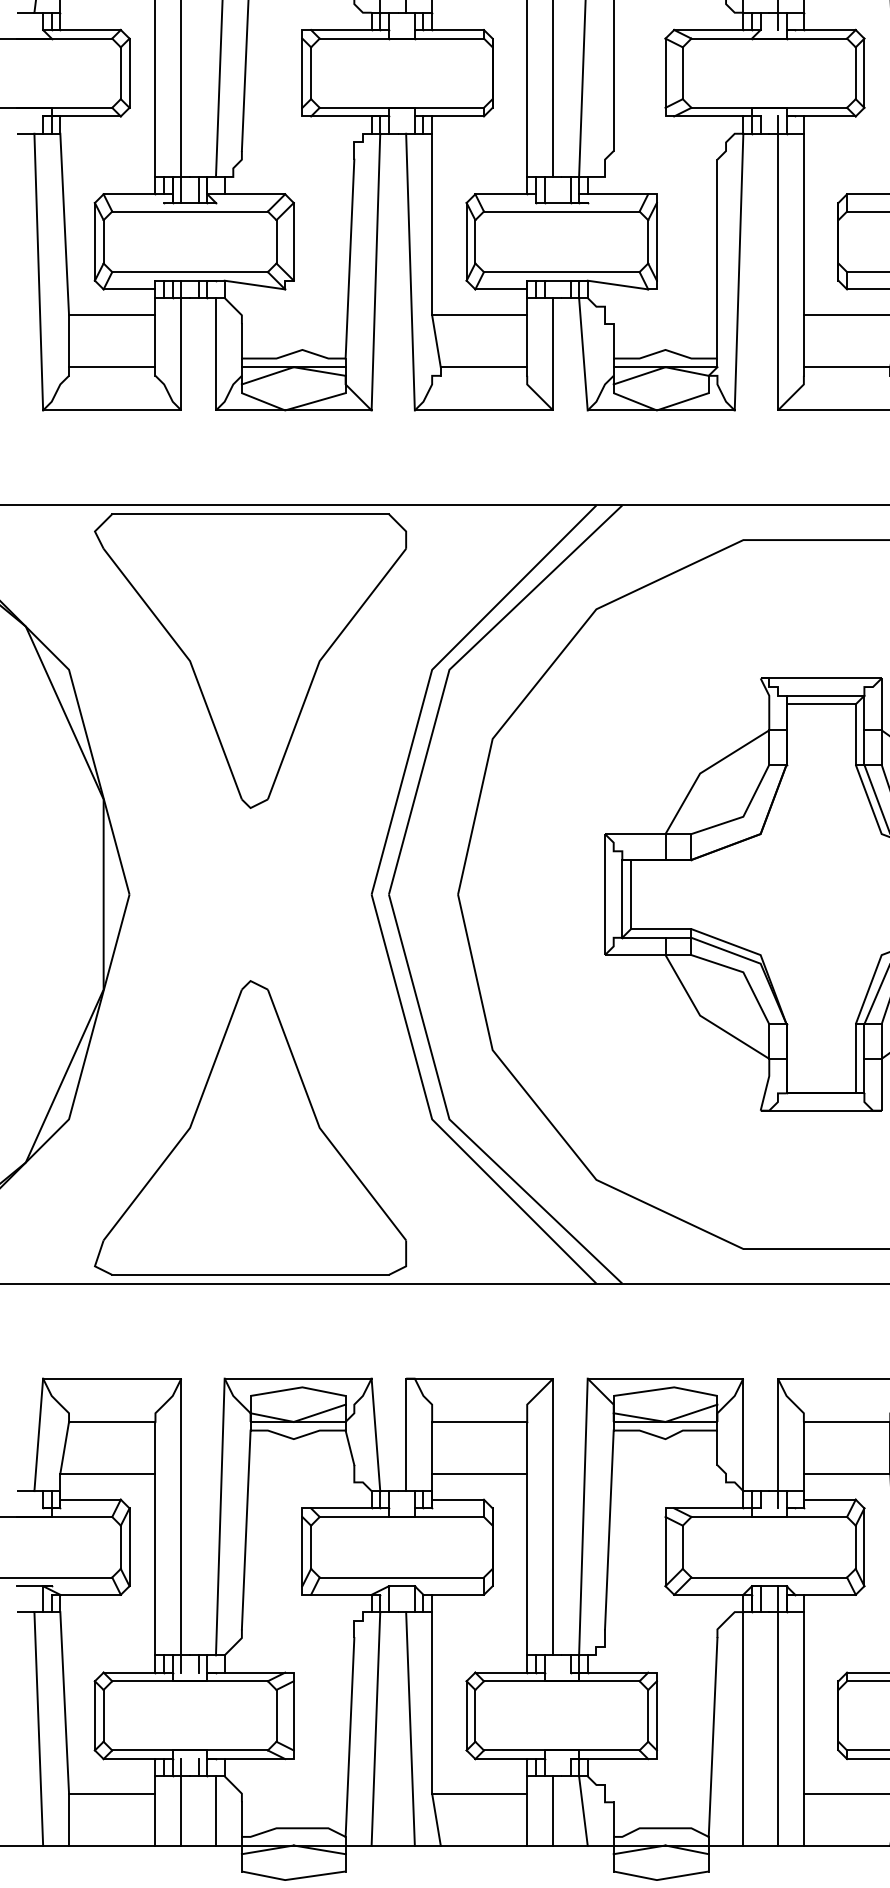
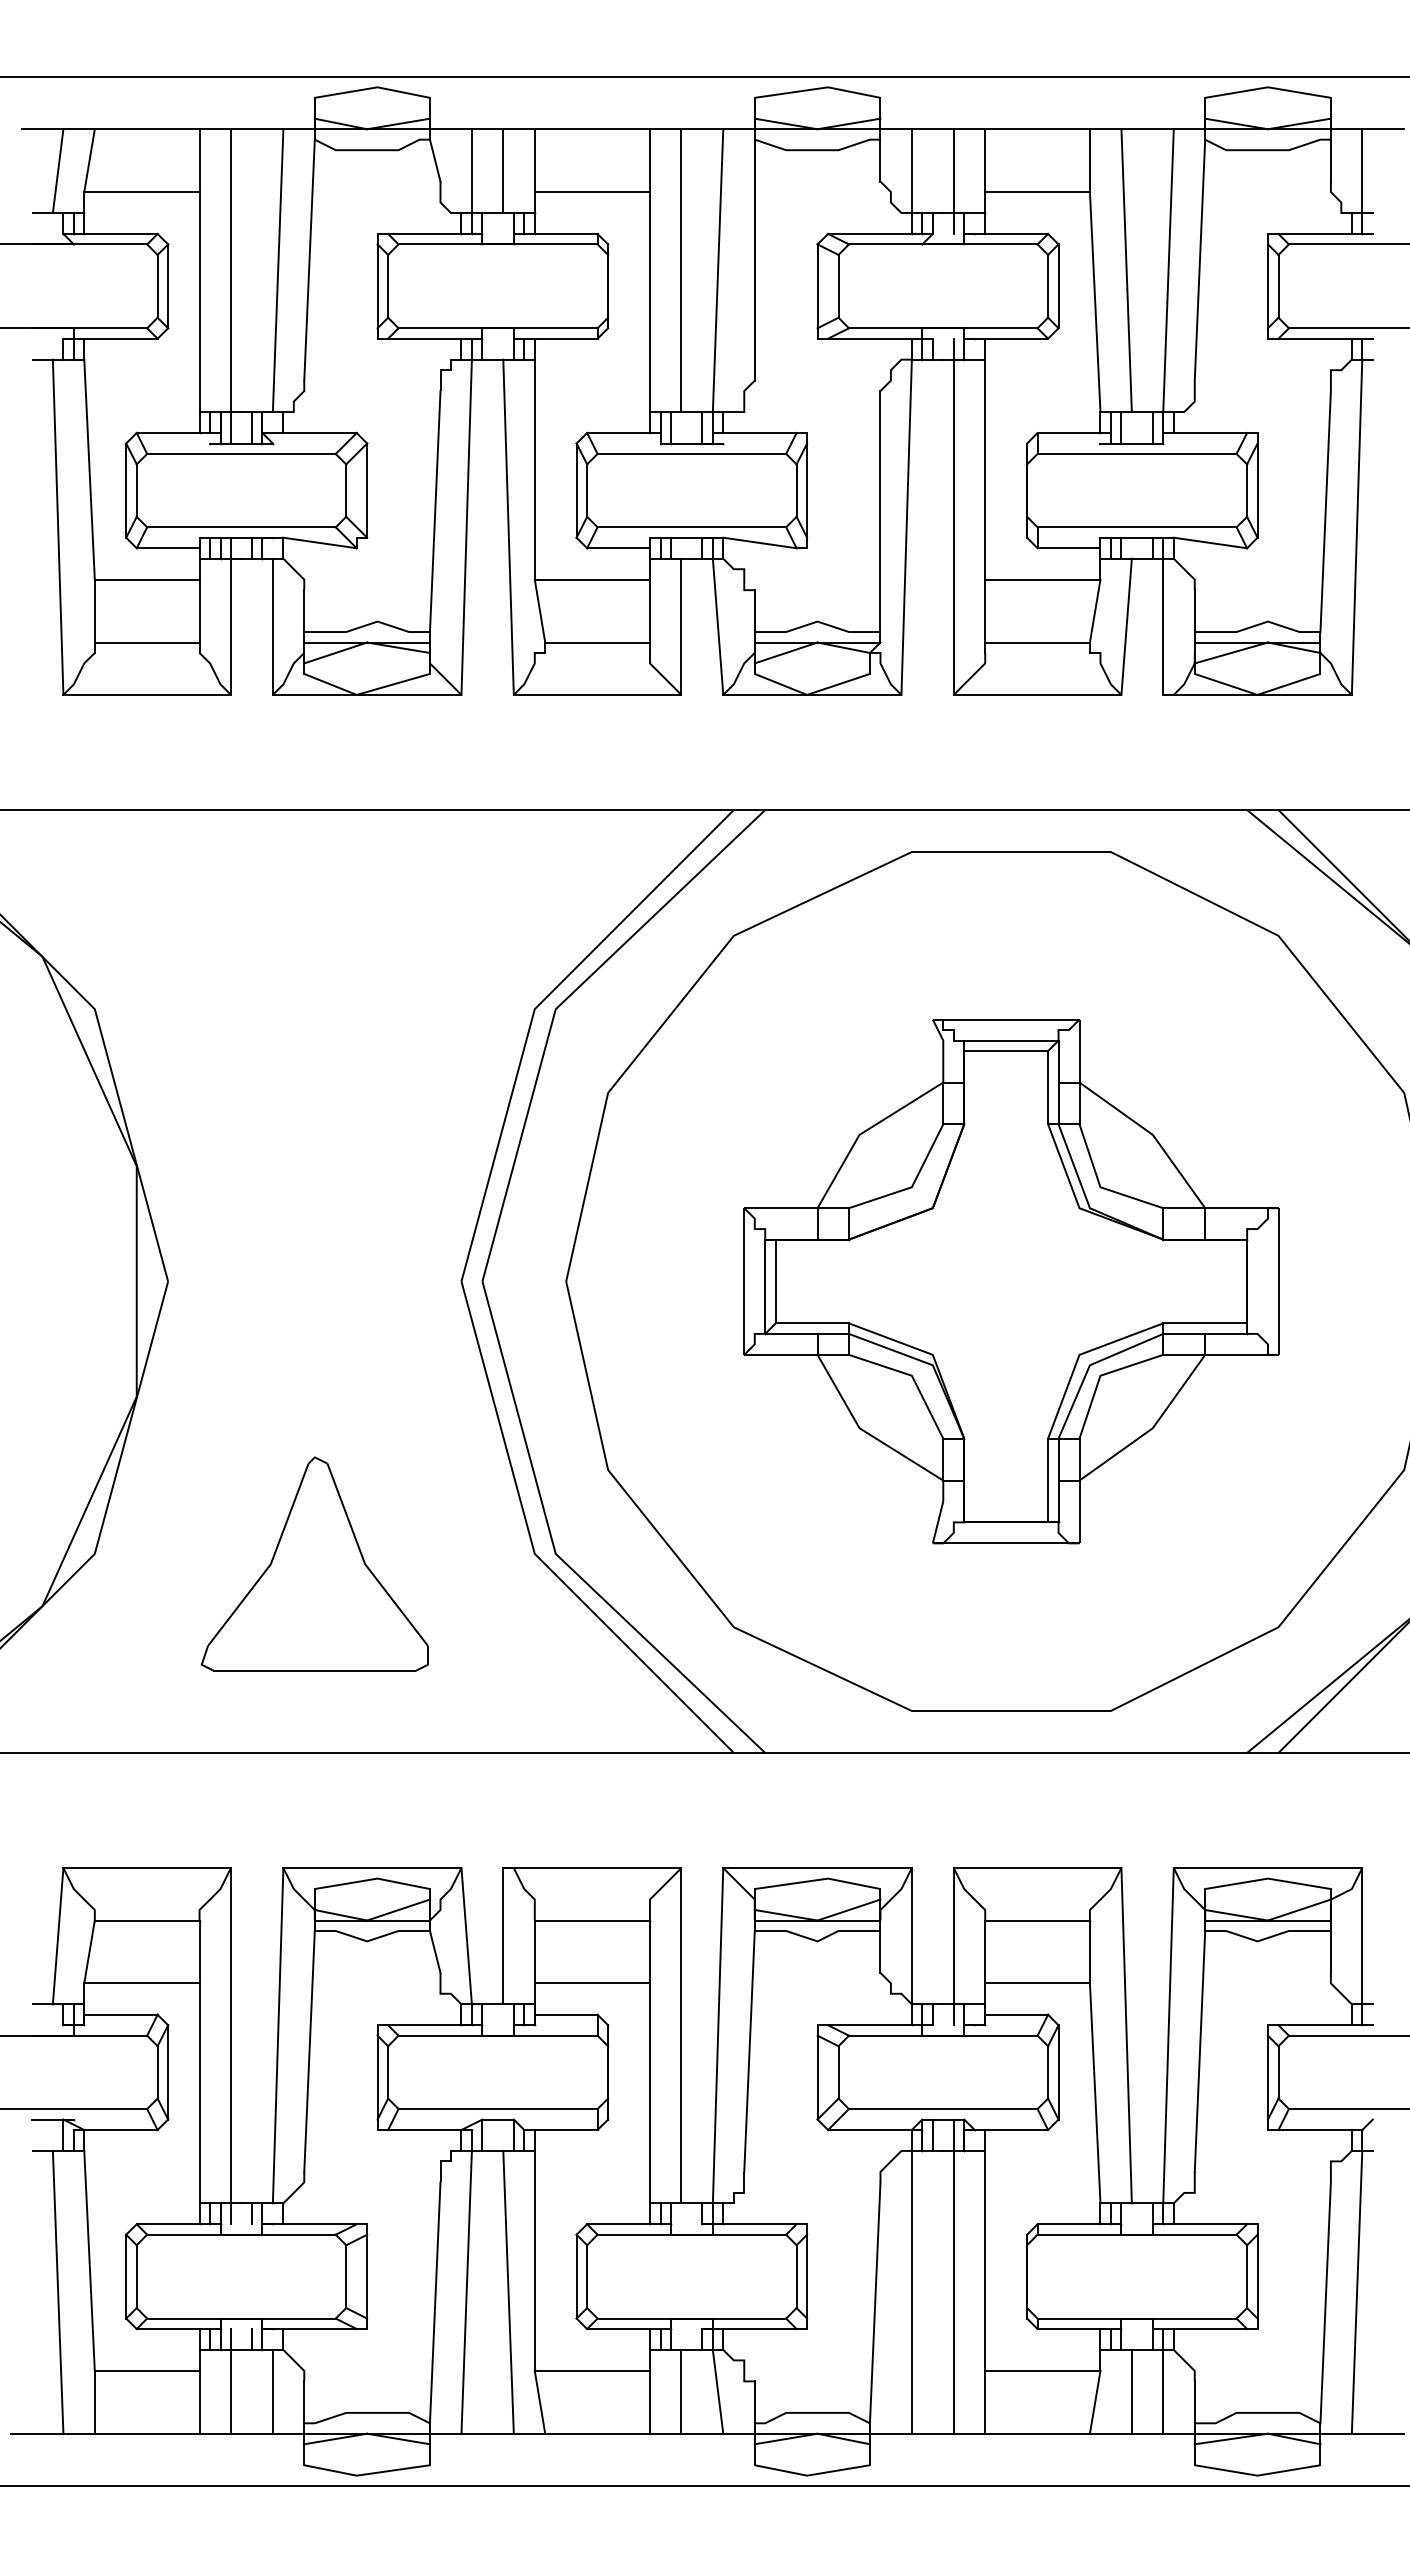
part: (250, 660) -> (314, 998), removed
part: (250, 1127) -> (314, 1563), size x0.6

